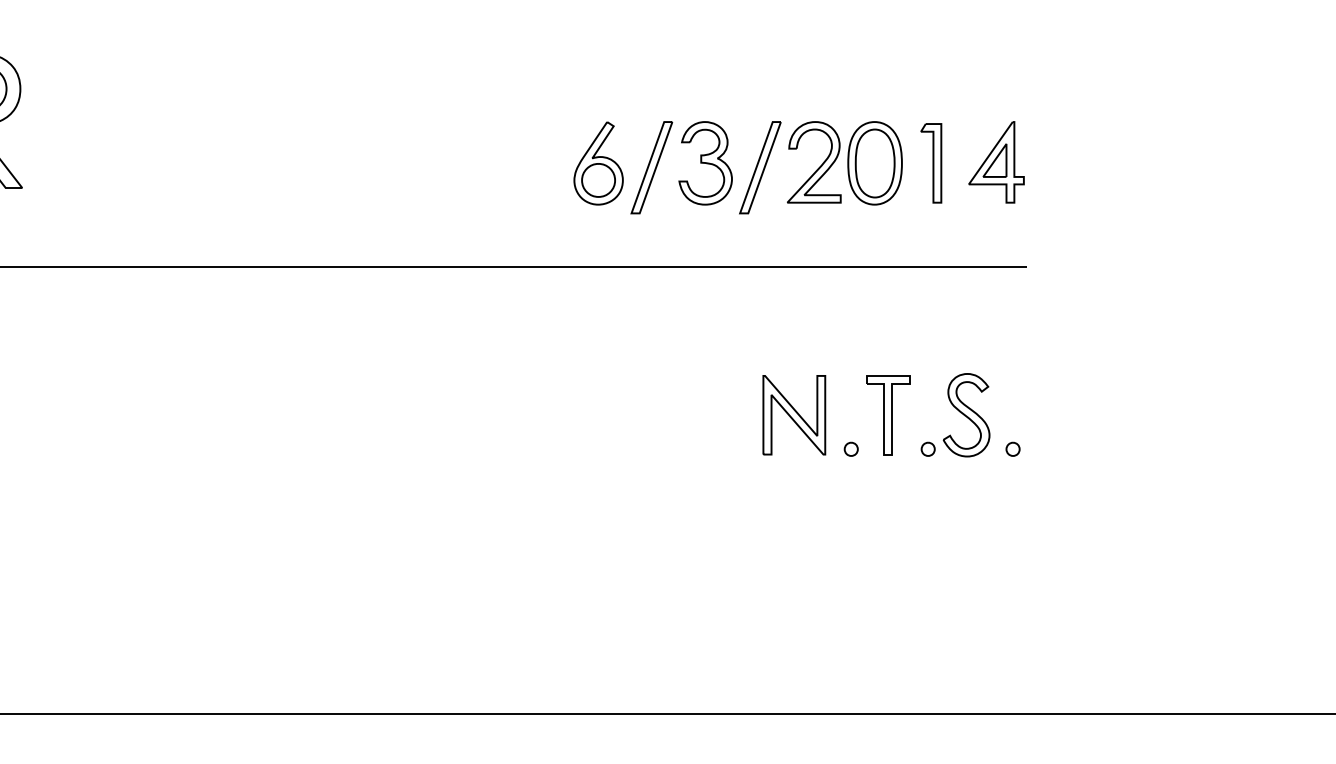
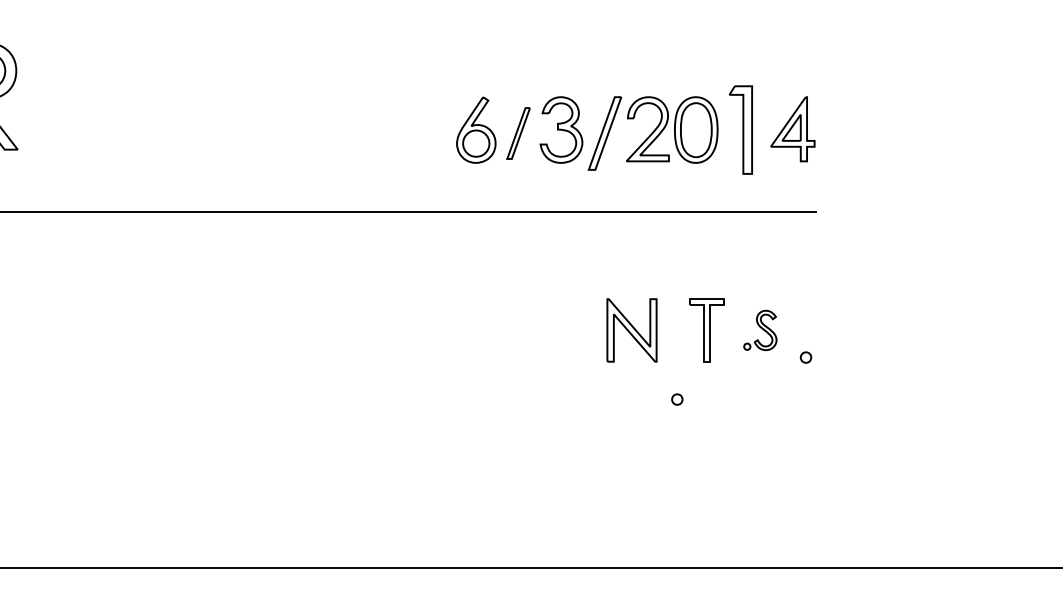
part: (930, 162) -> (740, 129), size x1.4
part: (651, 167) -> (518, 133), size x0.7
part: (955, 415) -> (760, 330), size x0.6
part: (851, 449) -> (677, 399), moved

